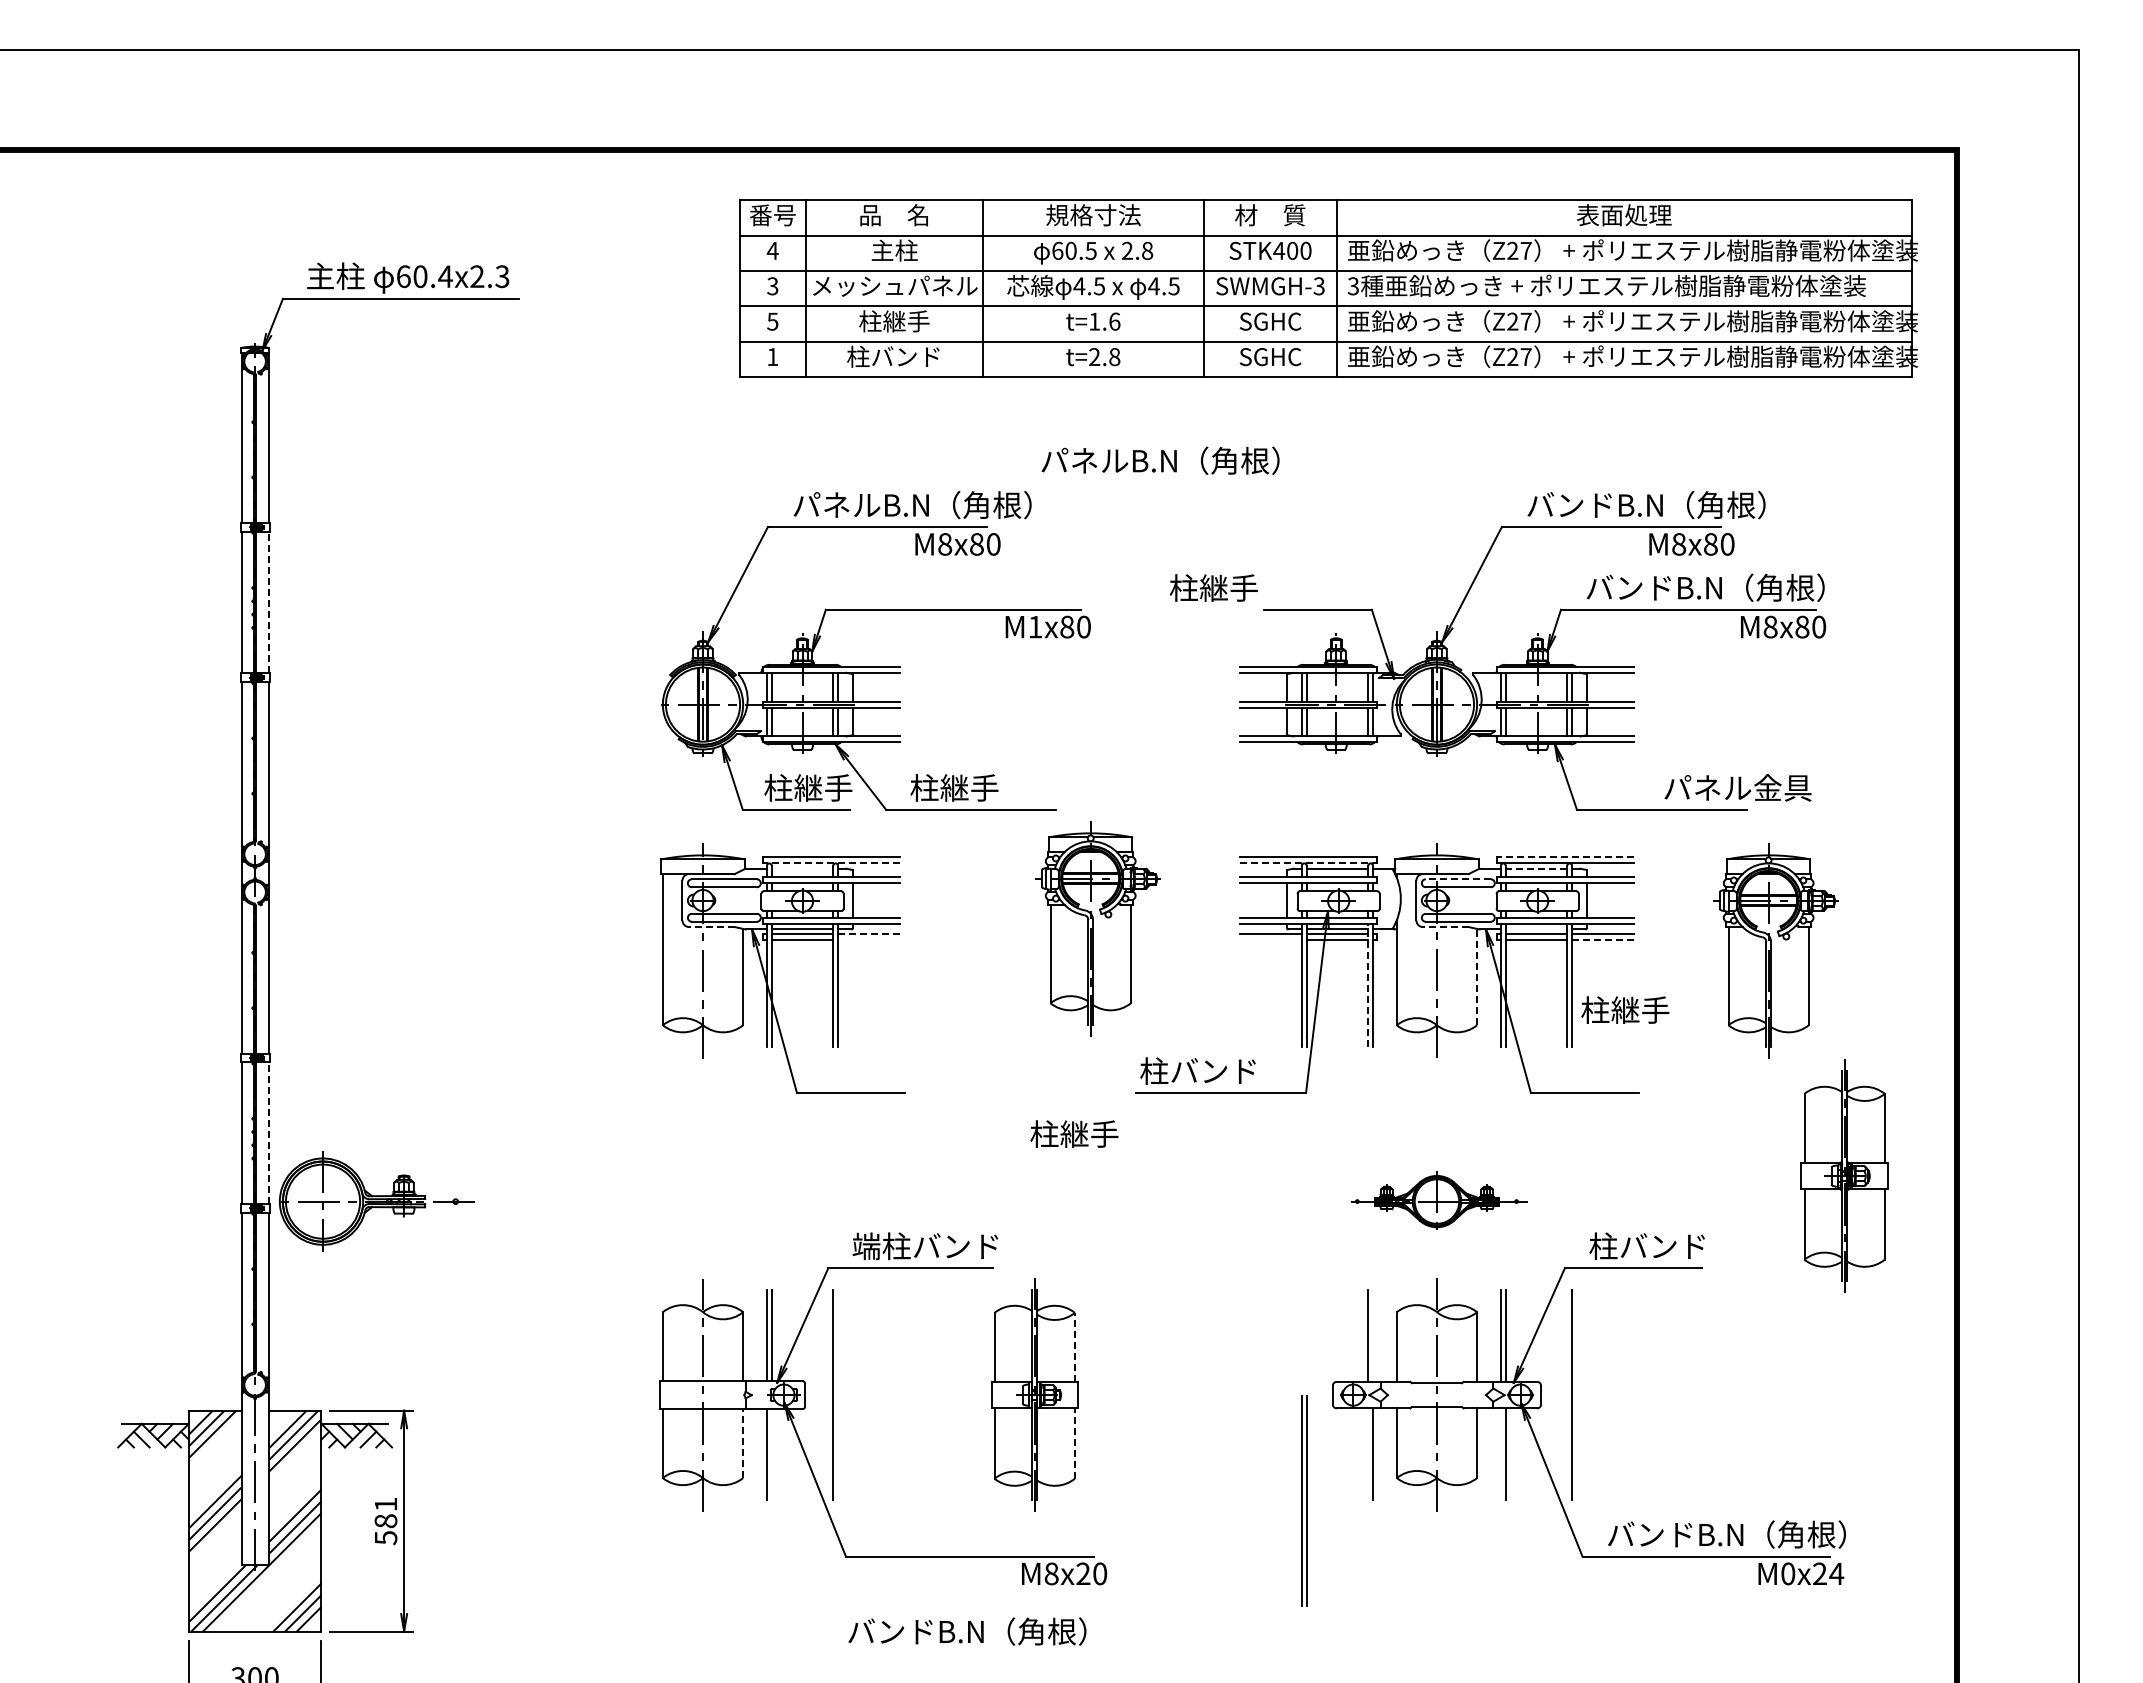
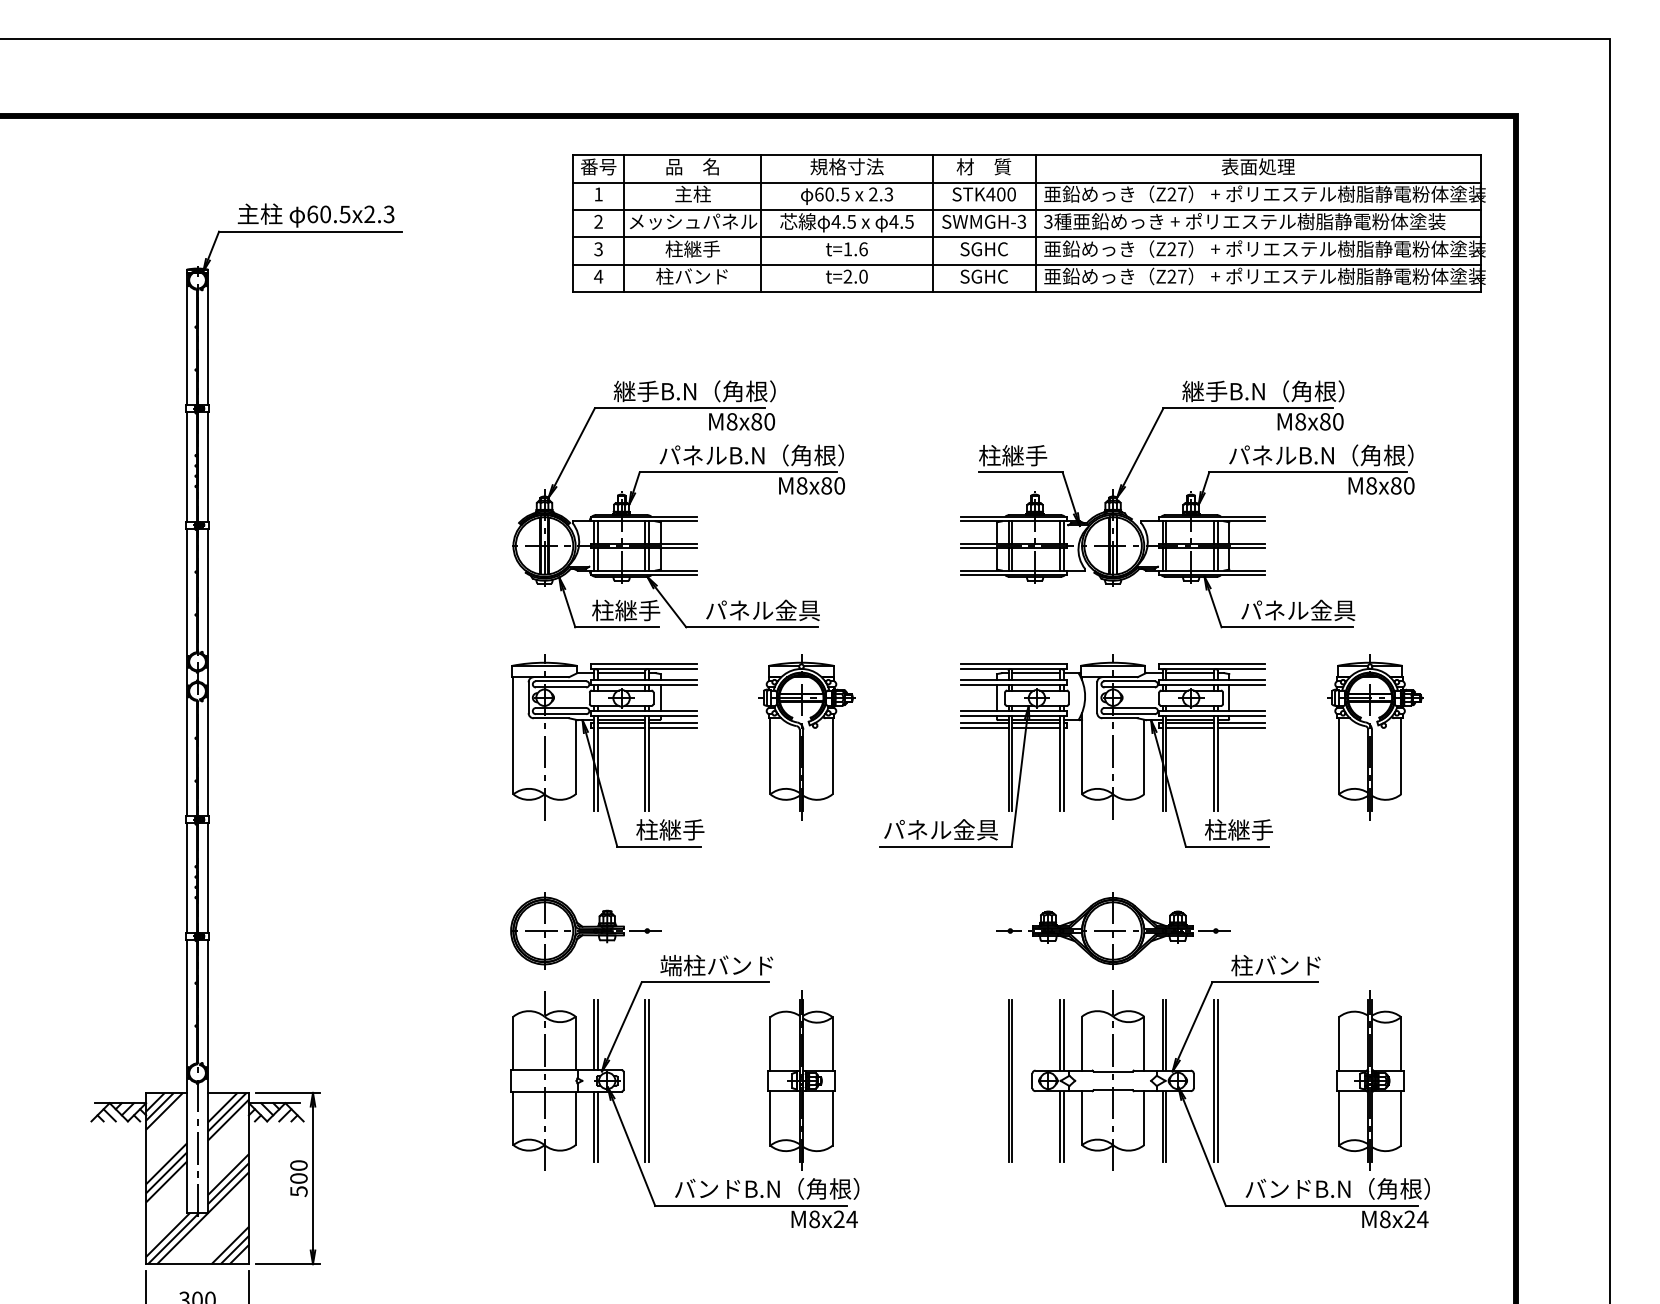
text: (772, 250) -> (598, 194), 4 -> 1
text: (1147, 250) -> (888, 194), 2.8 -> 2.3
text: (445, 276) -> (345, 214), 60.4x2.3 -> 60.5x2.3
text: (772, 286) -> (598, 222), 3 -> 2
text: (772, 321) -> (598, 249), 5 -> 3
text: (772, 356) -> (598, 276), 1 -> 4
text: (1114, 356) -> (863, 276), t=2.8 -> t=2.0
text: (1160, 460) -> (751, 455), moved
text: (911, 504) -> (706, 390), パネルB.N（角根） -> 継手B.N（角根）
text: (1645, 504) -> (1274, 390), バンドB.N（角根） -> 継手B.N（角根）
text: (1213, 587) -> (1012, 455), moved
text: (1639, 587) -> (1270, 455), バンドB.N（角根） -> パネルB.N（角根）
line: (268, 602) -> (207, 466), dashed -> solid
text: (1035, 626) -> (802, 485), M1x80 -> M8x80
text: (984, 787) -> (762, 610), 柱継手 -> パネル金具
text: (1737, 787) -> (1297, 610), moved
line: (1564, 857) -> (1211, 664), dashed -> solid
line: (830, 863) -> (643, 669), dashed -> solid
line: (1309, 863) -> (1014, 669), dashed -> solid
line: (802, 868) -> (621, 672), added
line: (1536, 868) -> (1190, 672), dashed -> solid
line: (1458, 879) -> (1129, 681), dashed -> solid
line: (711, 927) -> (551, 718), dashed -> solid
line: (1445, 927) -> (1119, 718), dashed -> solid
part: (1097, 928) -> (806, 736), moved
line: (1536, 929) -> (1190, 720), added
line: (868, 933) -> (672, 723), dashed -> solid
line: (868, 939) -> (672, 727), added
line: (1270, 939) -> (984, 727), added
line: (1602, 939) -> (1241, 727), dashed -> solid
line: (1477, 976) -> (1144, 756), dashed -> solid
line: (1368, 985) -> (1060, 763), dashed -> solid
text: (1625, 1009) -> (1239, 829), moved
text: (1214, 1070) -> (940, 829), 柱バンド -> パネル金具
line: (268, 1133) -> (207, 878), dashed -> solid
text: (1074, 1133) -> (670, 829), moved
part: (1844, 1175) -> (1369, 1080), moved
part: (376, 1201) -> (585, 930), moved
part: (1436, 1201) -> (1112, 930), size x1.67
line: (1373, 1335) -> (1063, 1034), added
line: (1074, 1346) -> (832, 1043), dashed -> solid
line: (838, 1395) -> (649, 1081), added
line: (1567, 1395) -> (1214, 1081), added
line: (743, 1443) -> (575, 1118), dashed -> solid
line: (1074, 1443) -> (832, 1118), dashed -> solid
line: (771, 1454) -> (597, 1126), added
line: (1368, 1454) -> (1060, 1126), added
line: (1500, 1454) -> (1162, 1126), added
part: (1304, 1500) -> (1010, 1080), moved
text: (385, 1512) -> (298, 1171), 581 -> 500
text: (1099, 1573) -> (851, 1219), M8x20 -> M8x24
text: (1788, 1573) -> (1385, 1219), M0x24 -> M8x24
text: (967, 1631) -> (767, 1188), moved

